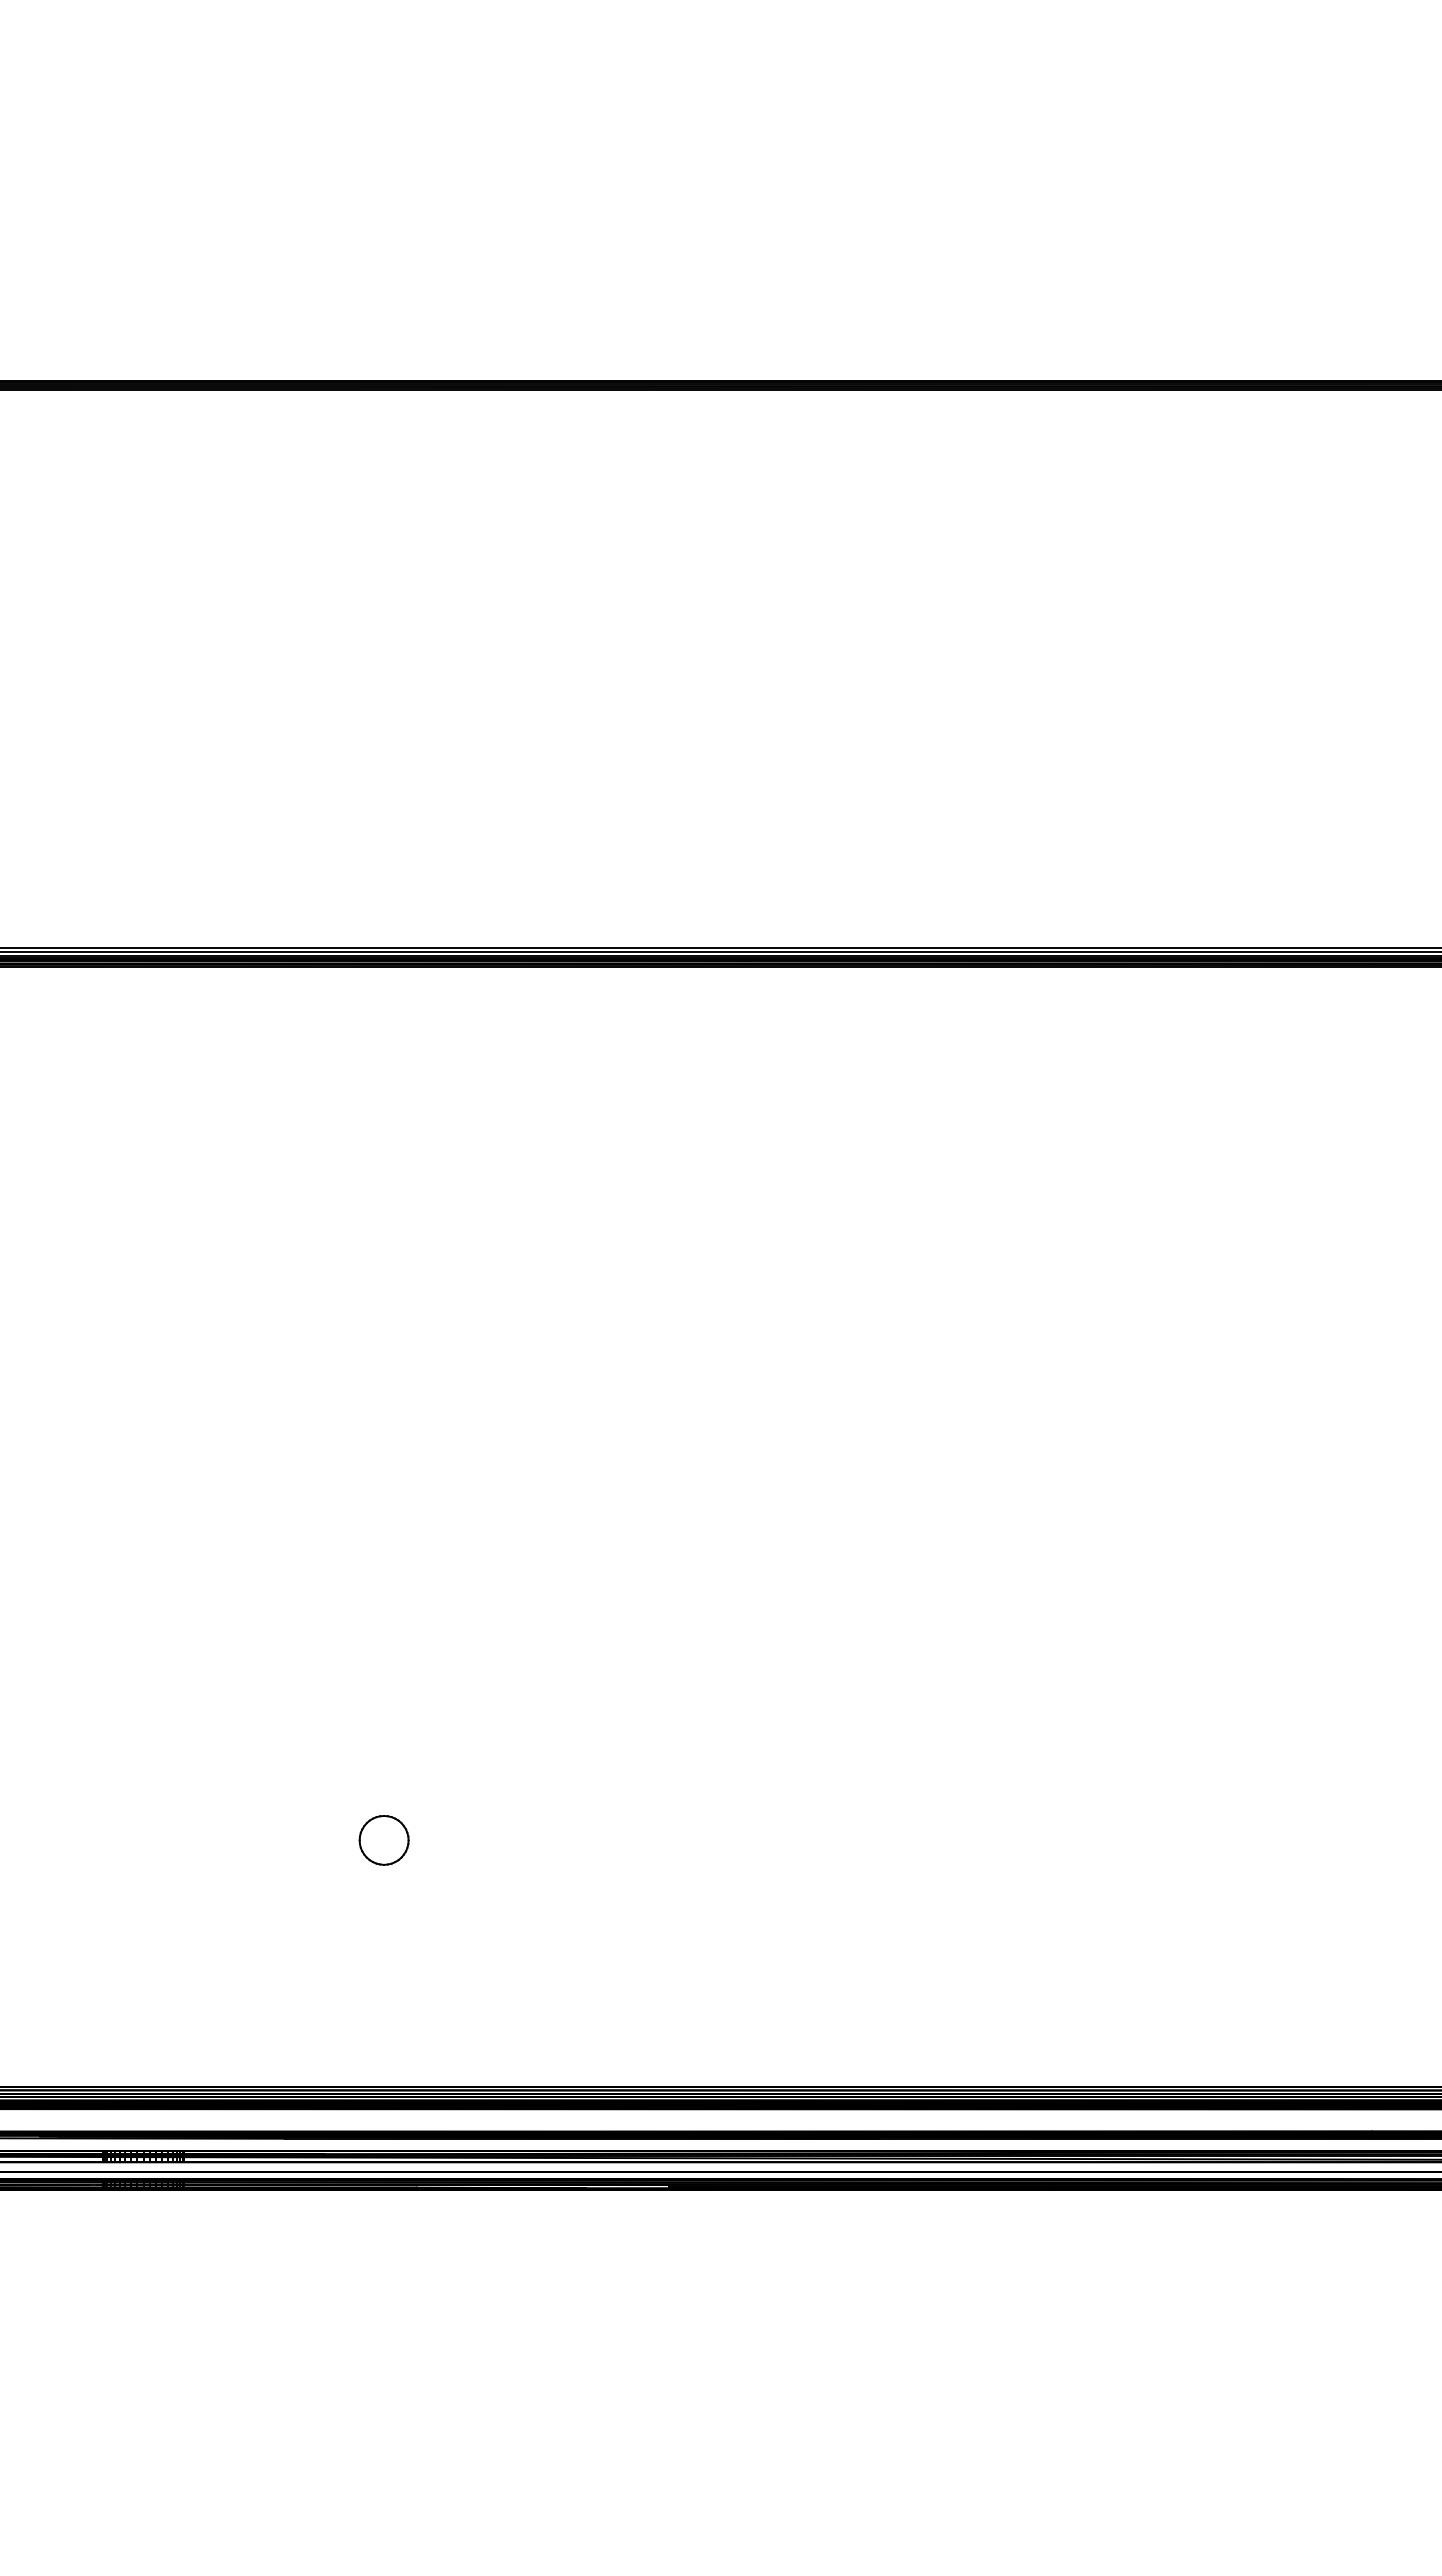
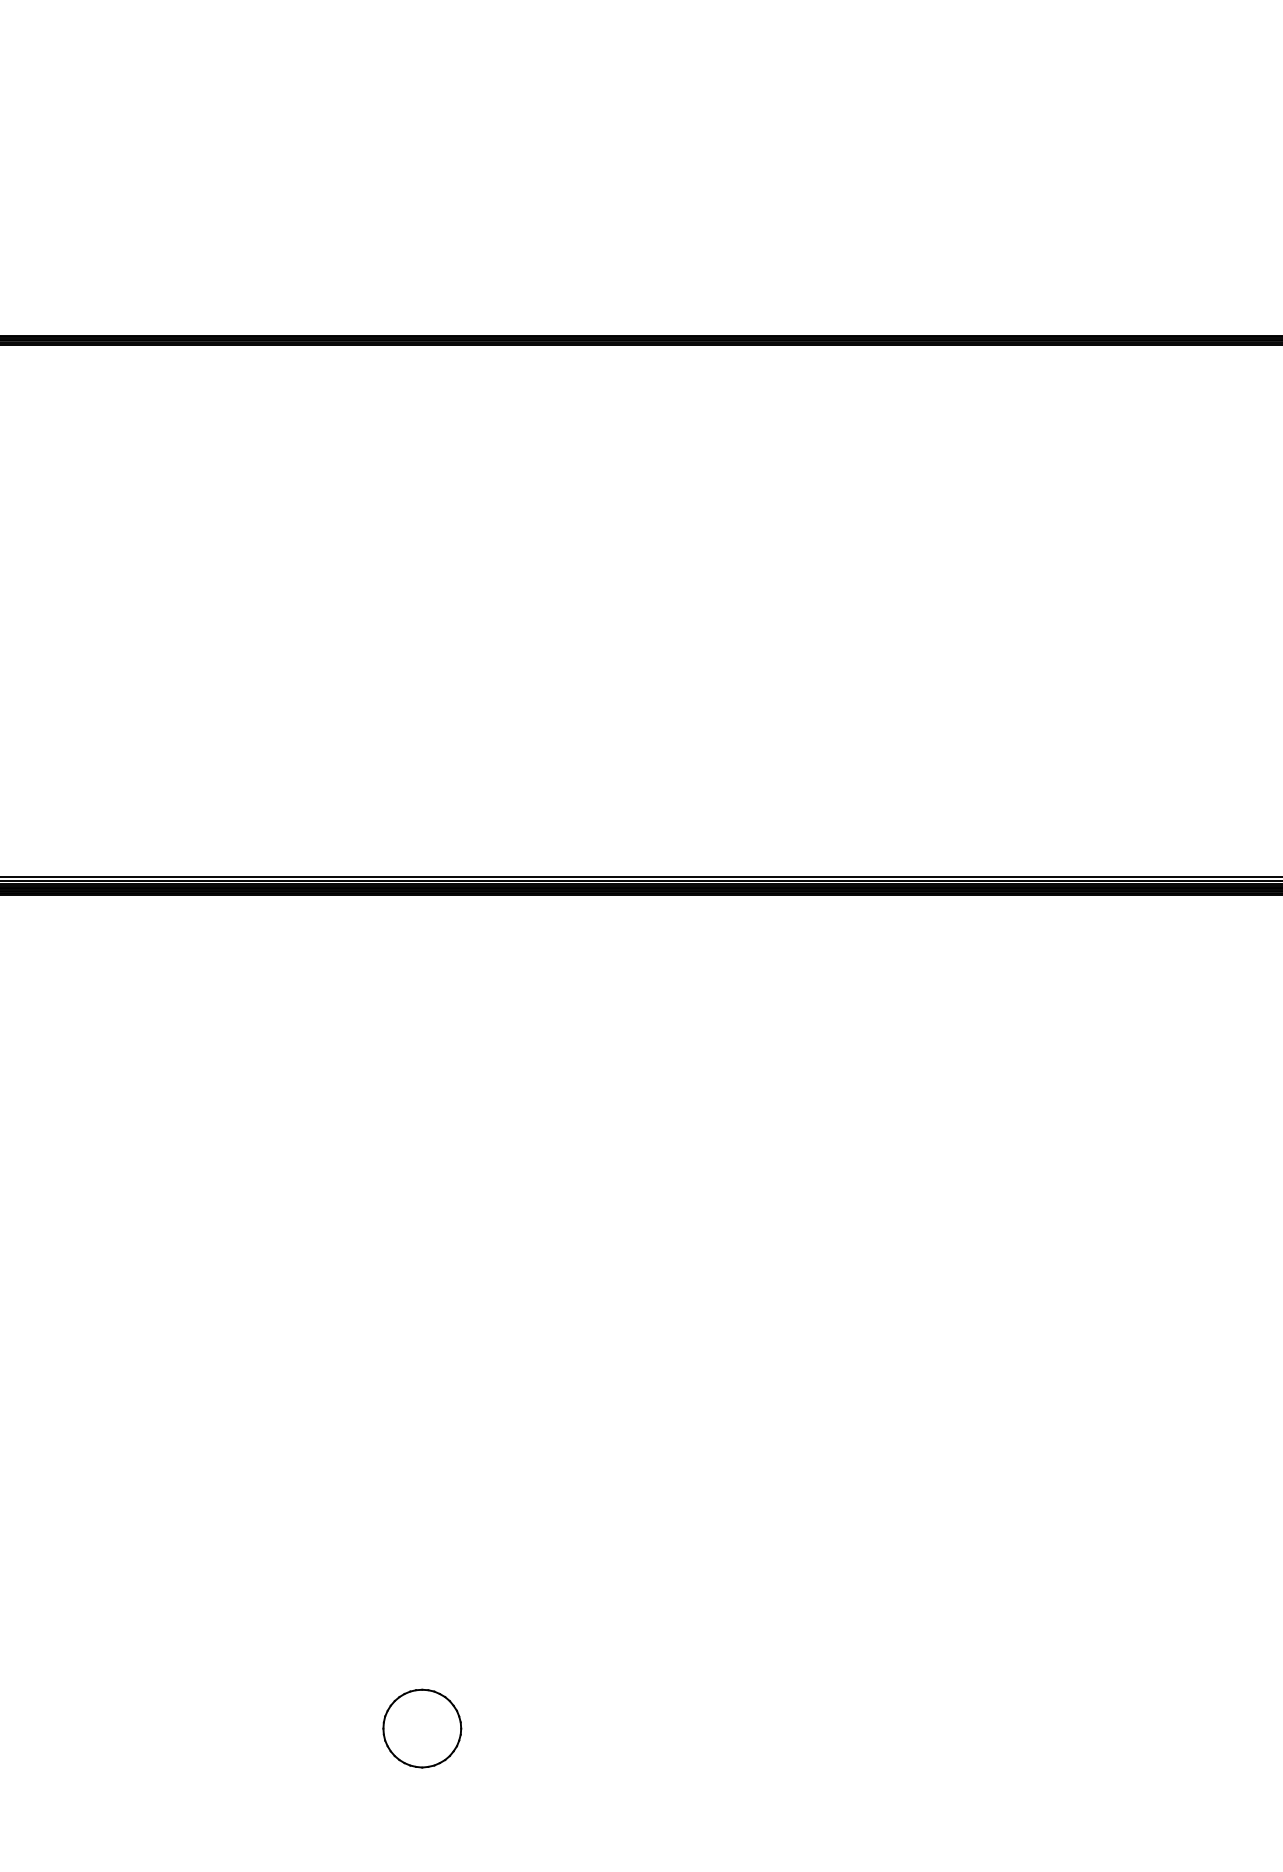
part: (383, 1840) -> (421, 1728), size x1.67

